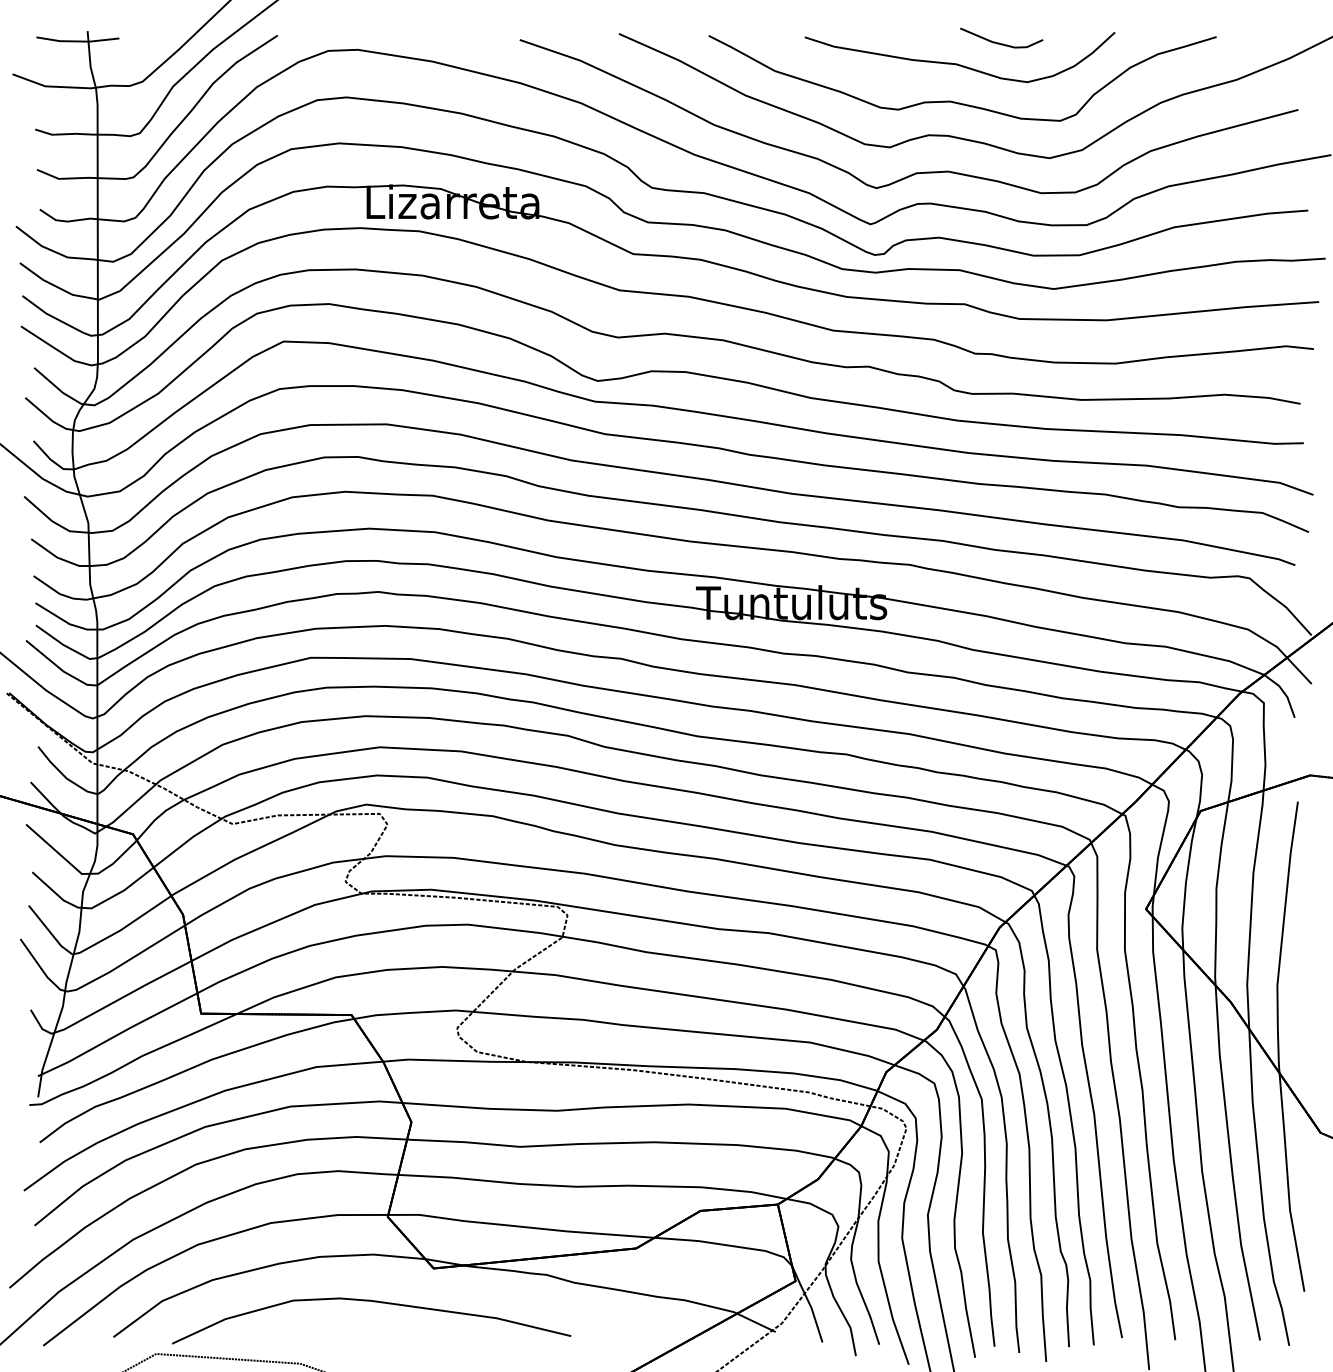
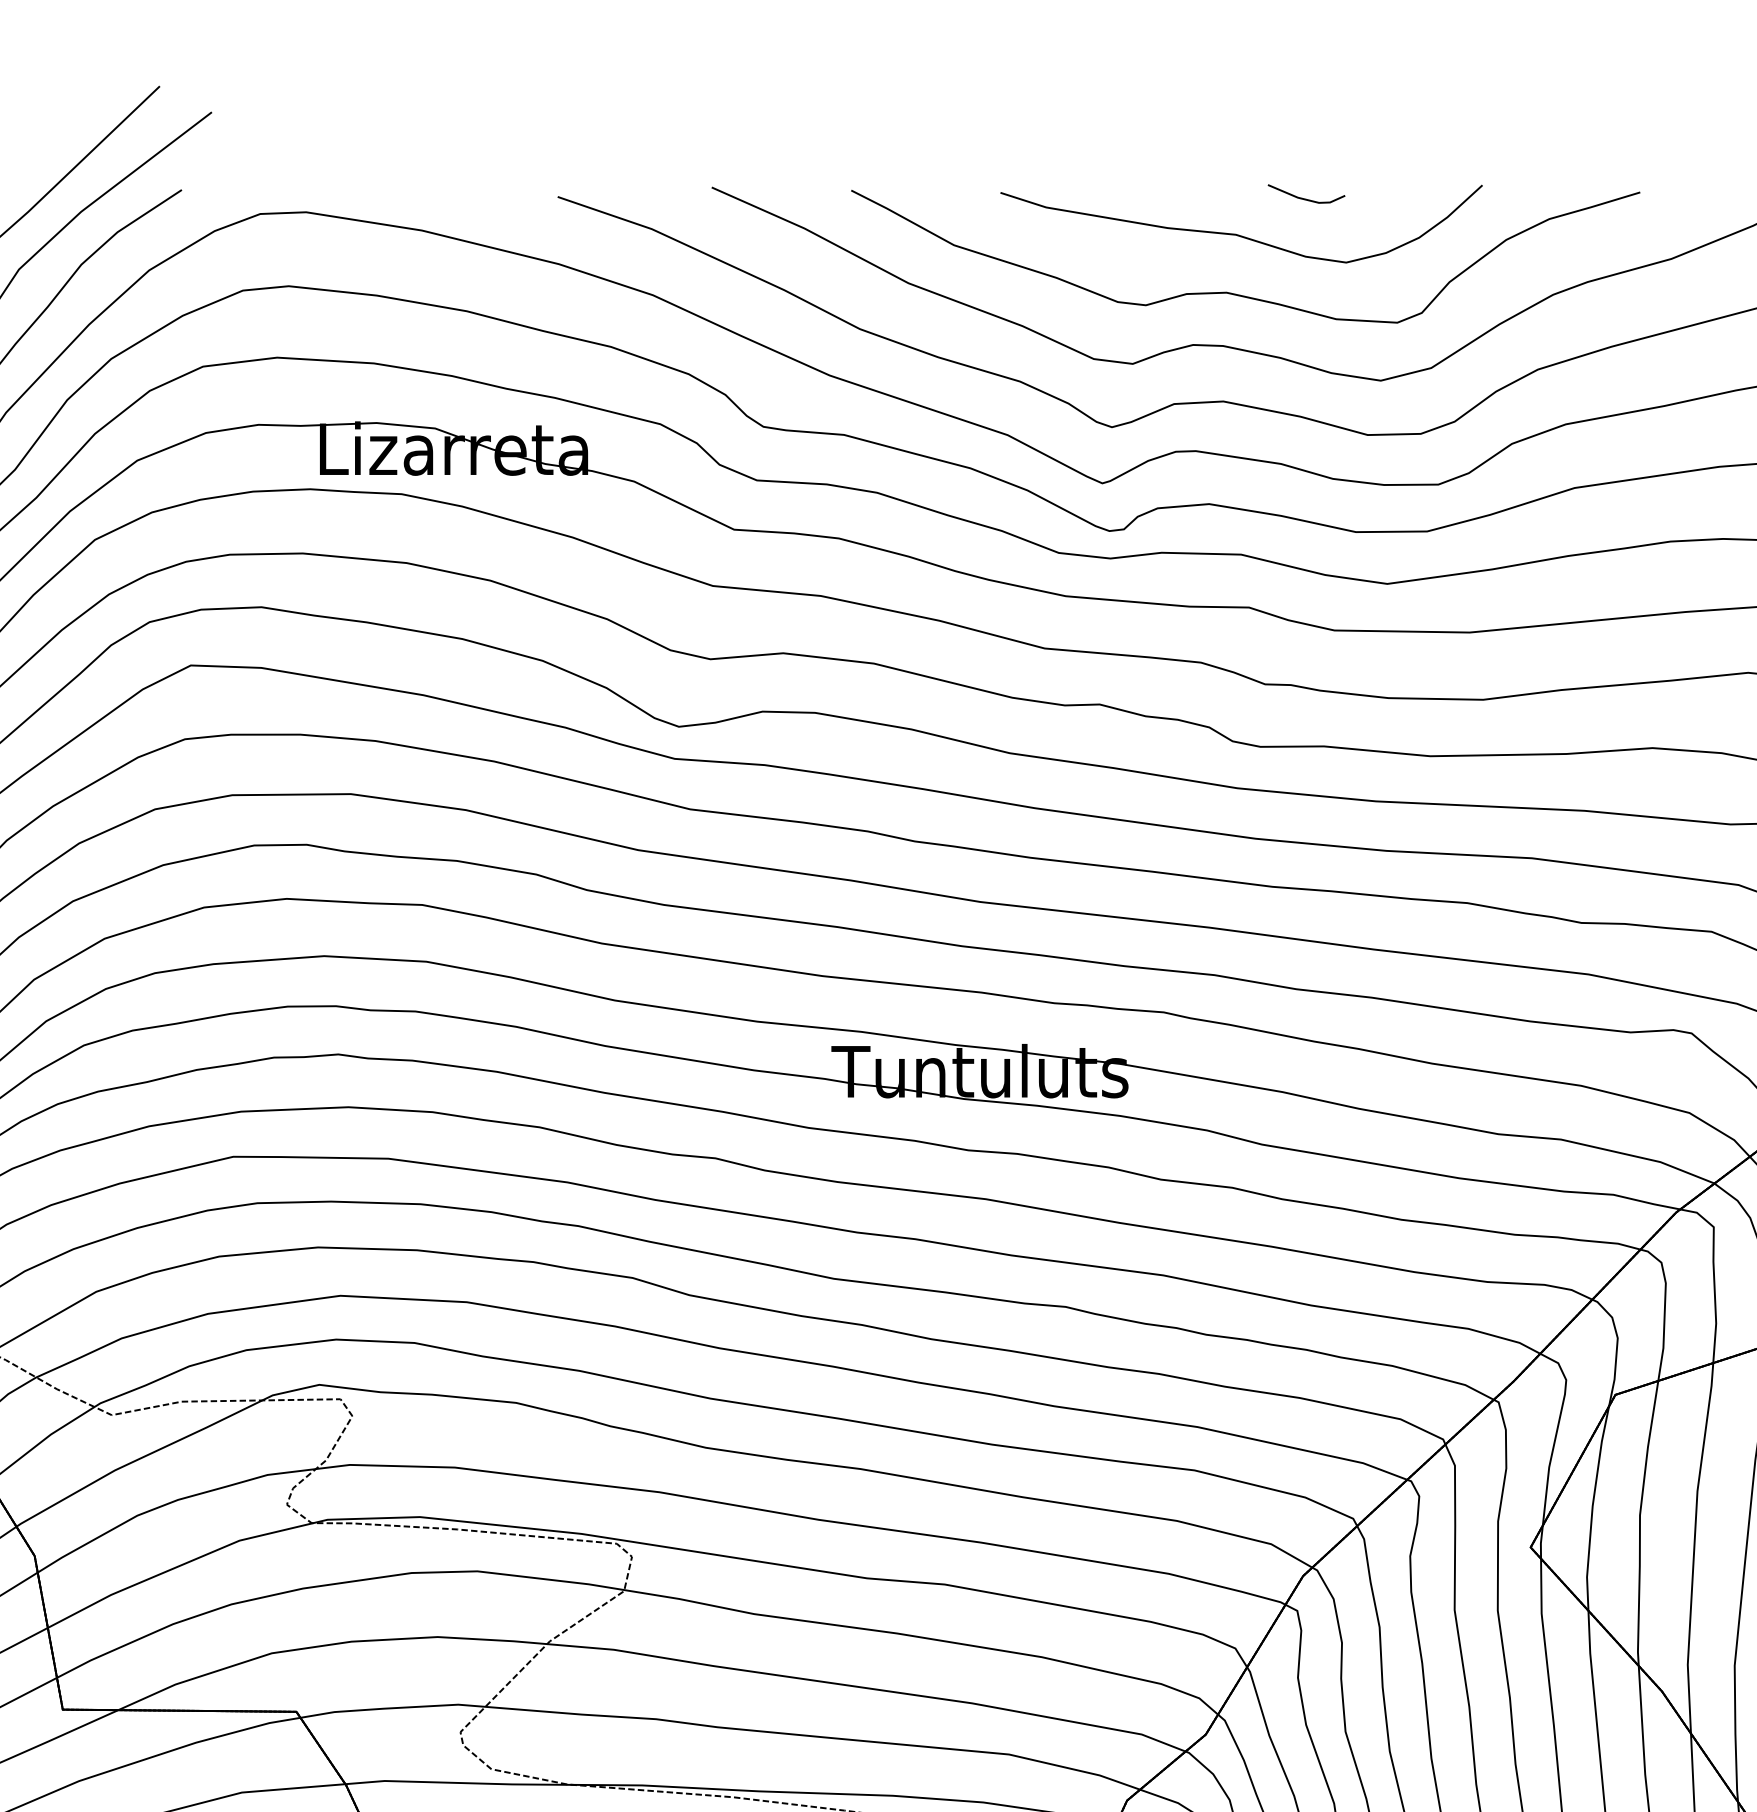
part: (1001, 37) -> (1306, 193), size x0.6

